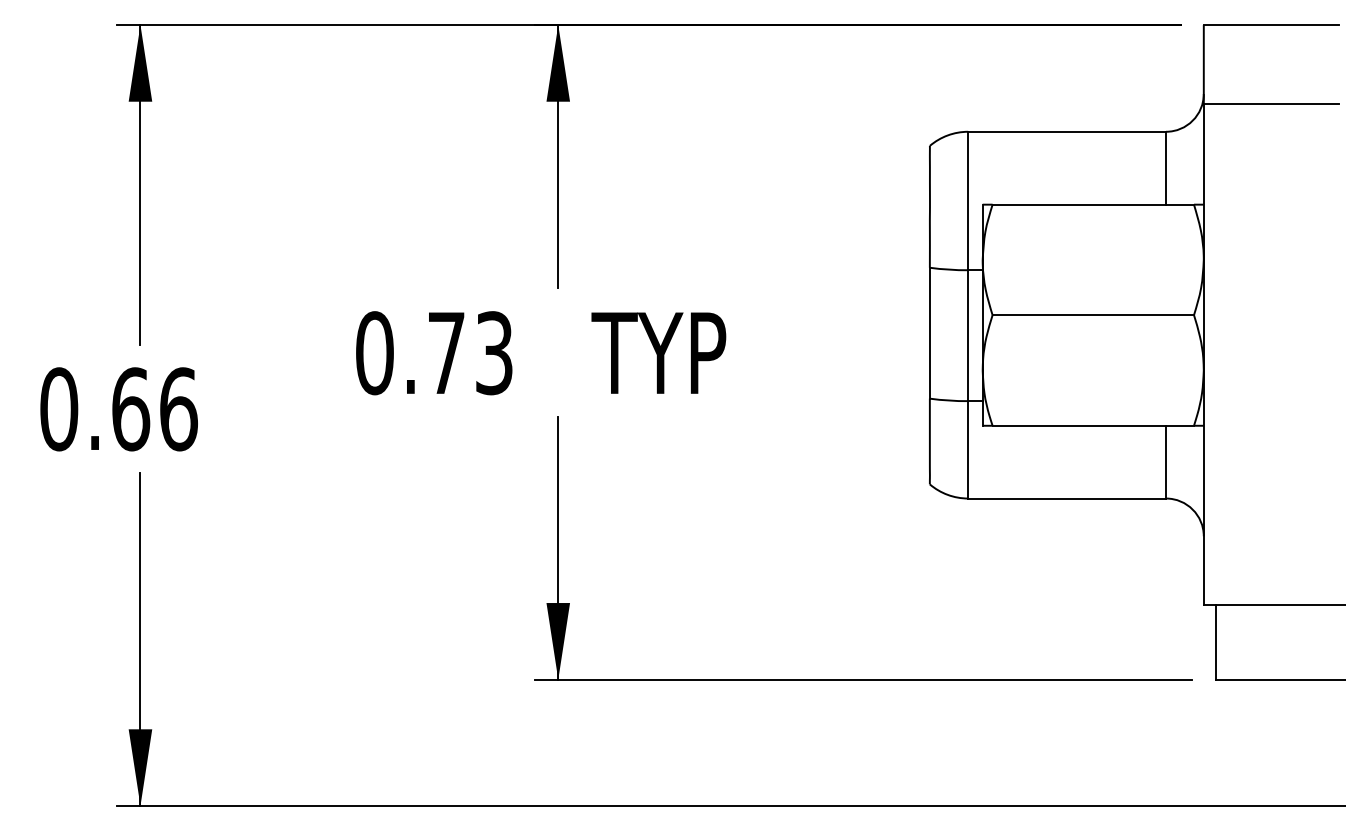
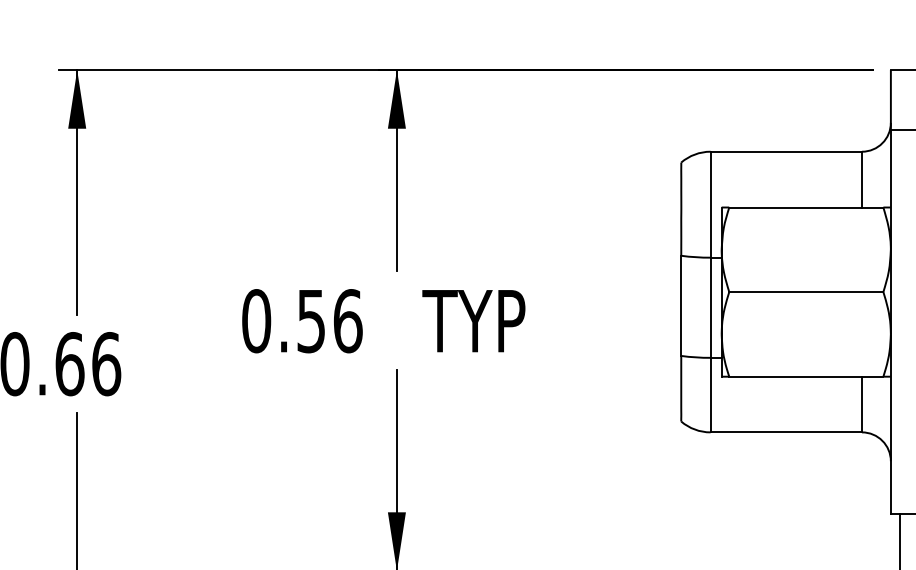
text: (470, 353) -> (329, 321), 0.73 -> 0.56

